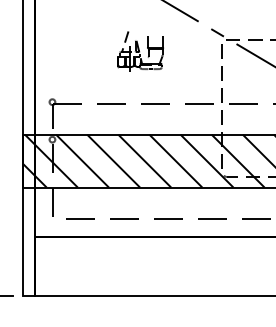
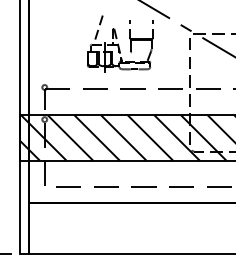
part: (140, 50) -> (120, 43), size x1.67

